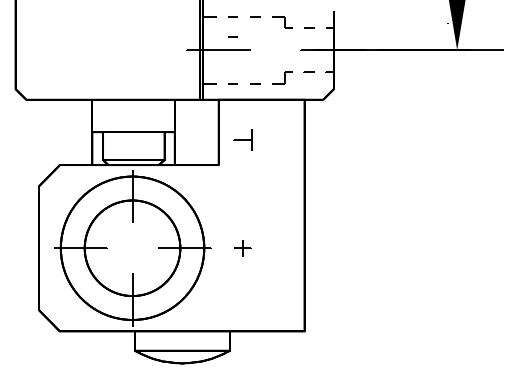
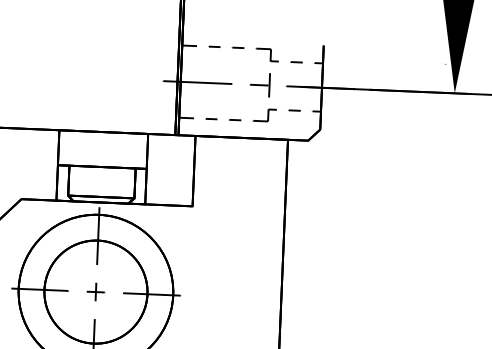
part: (232, 36) -> (213, 68), removed
part: (242, 139) -> (258, 84), moved
part: (242, 248) -> (95, 292), moved

